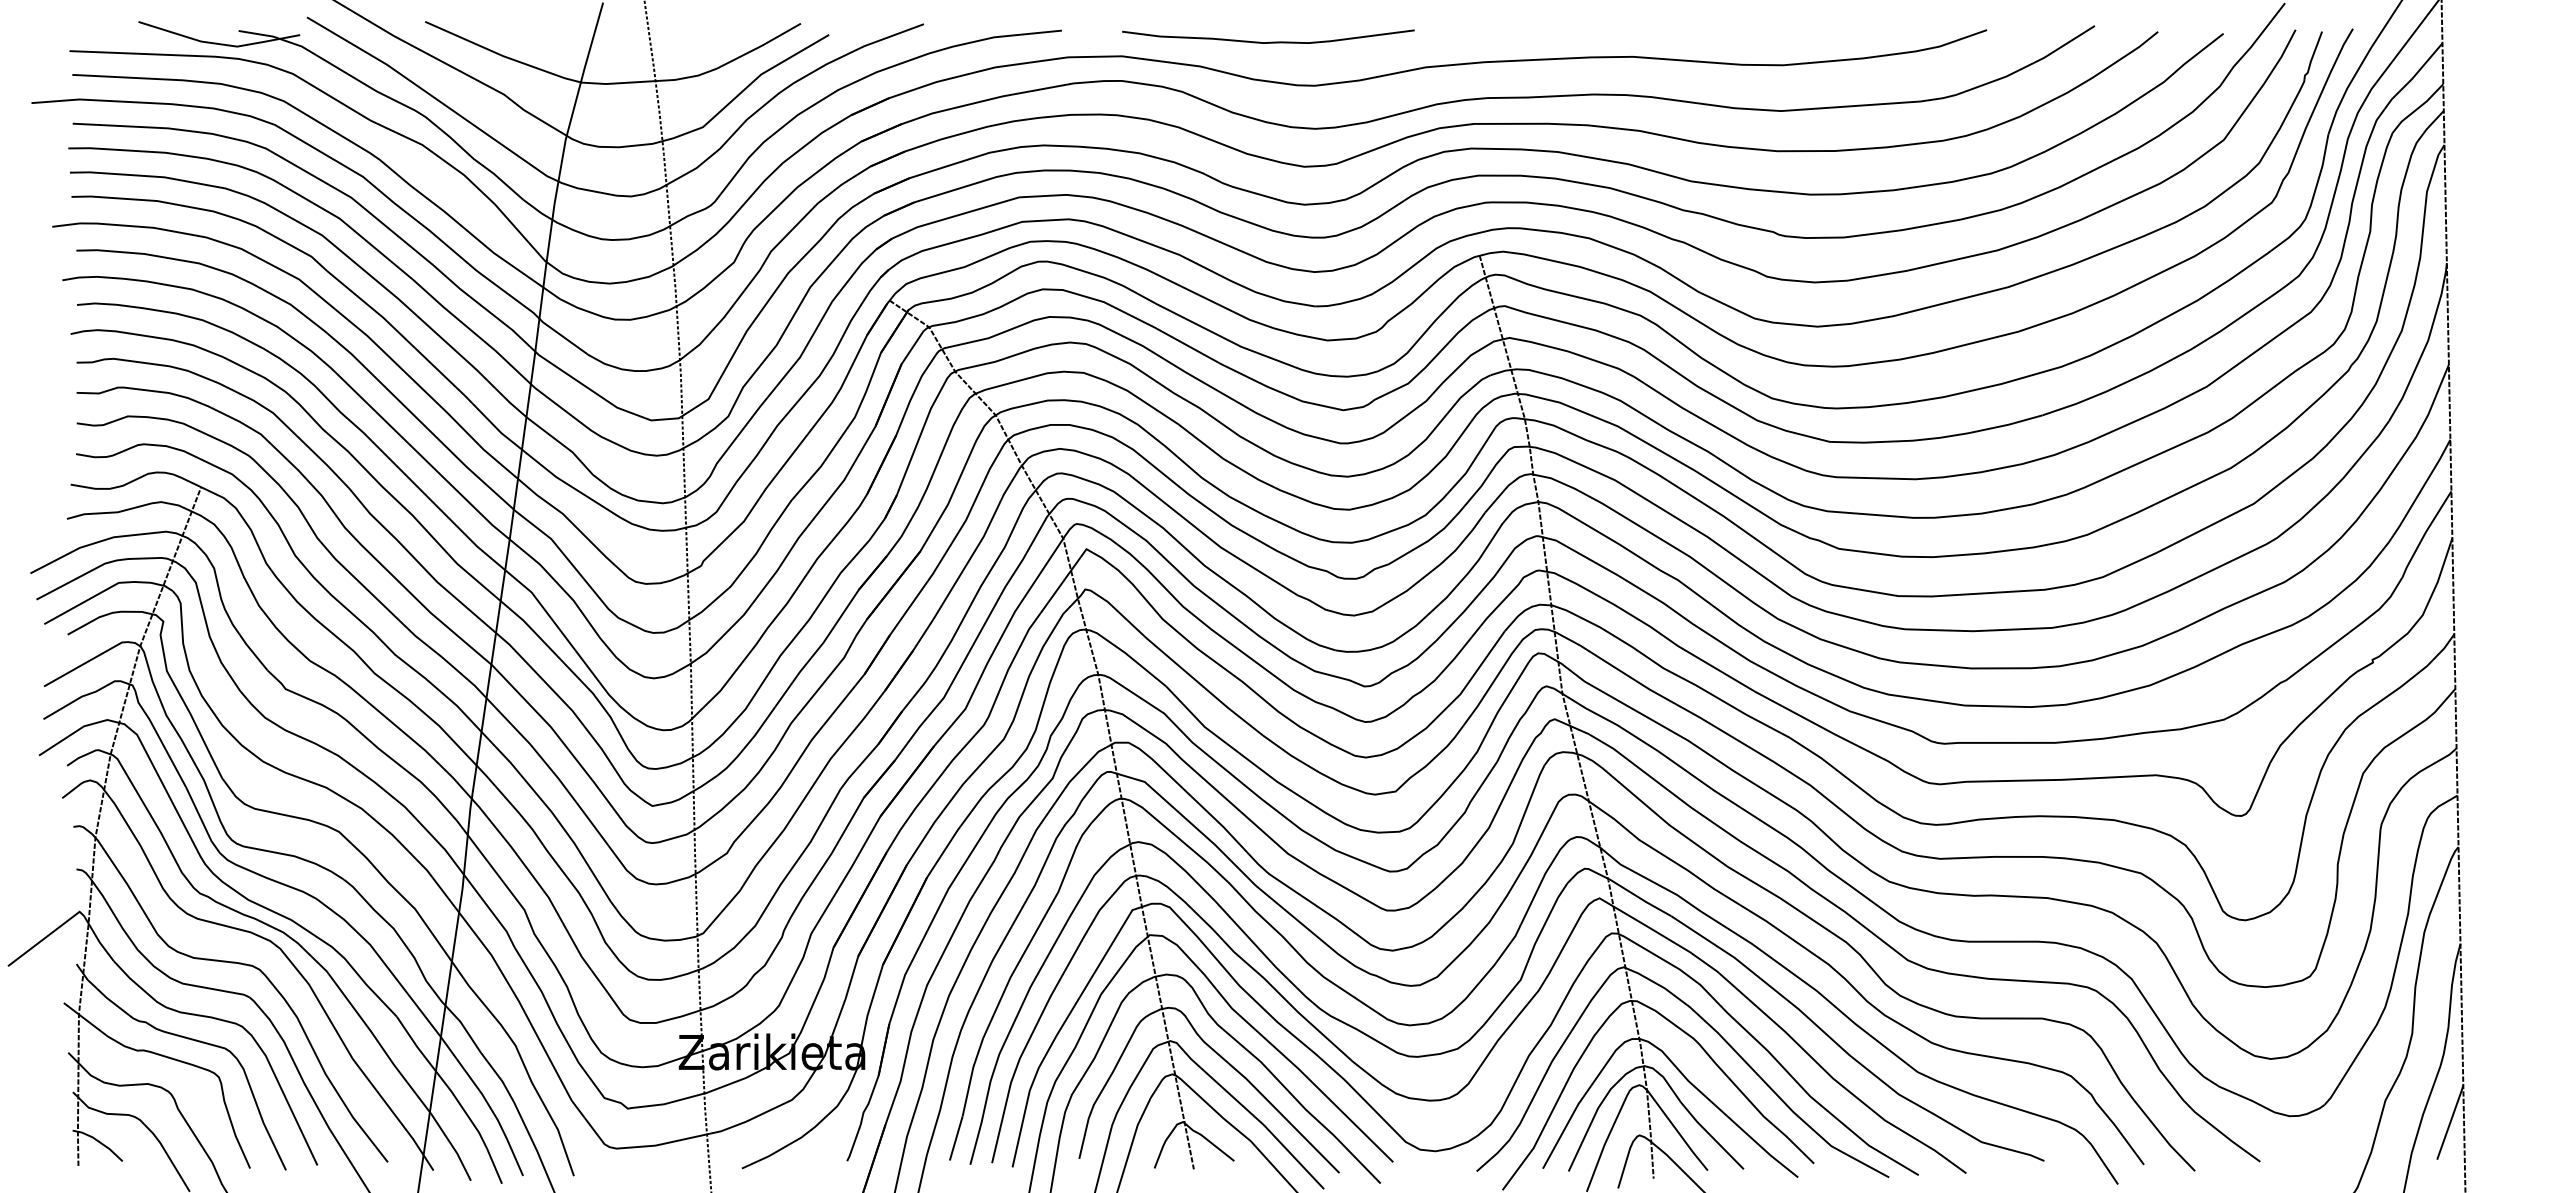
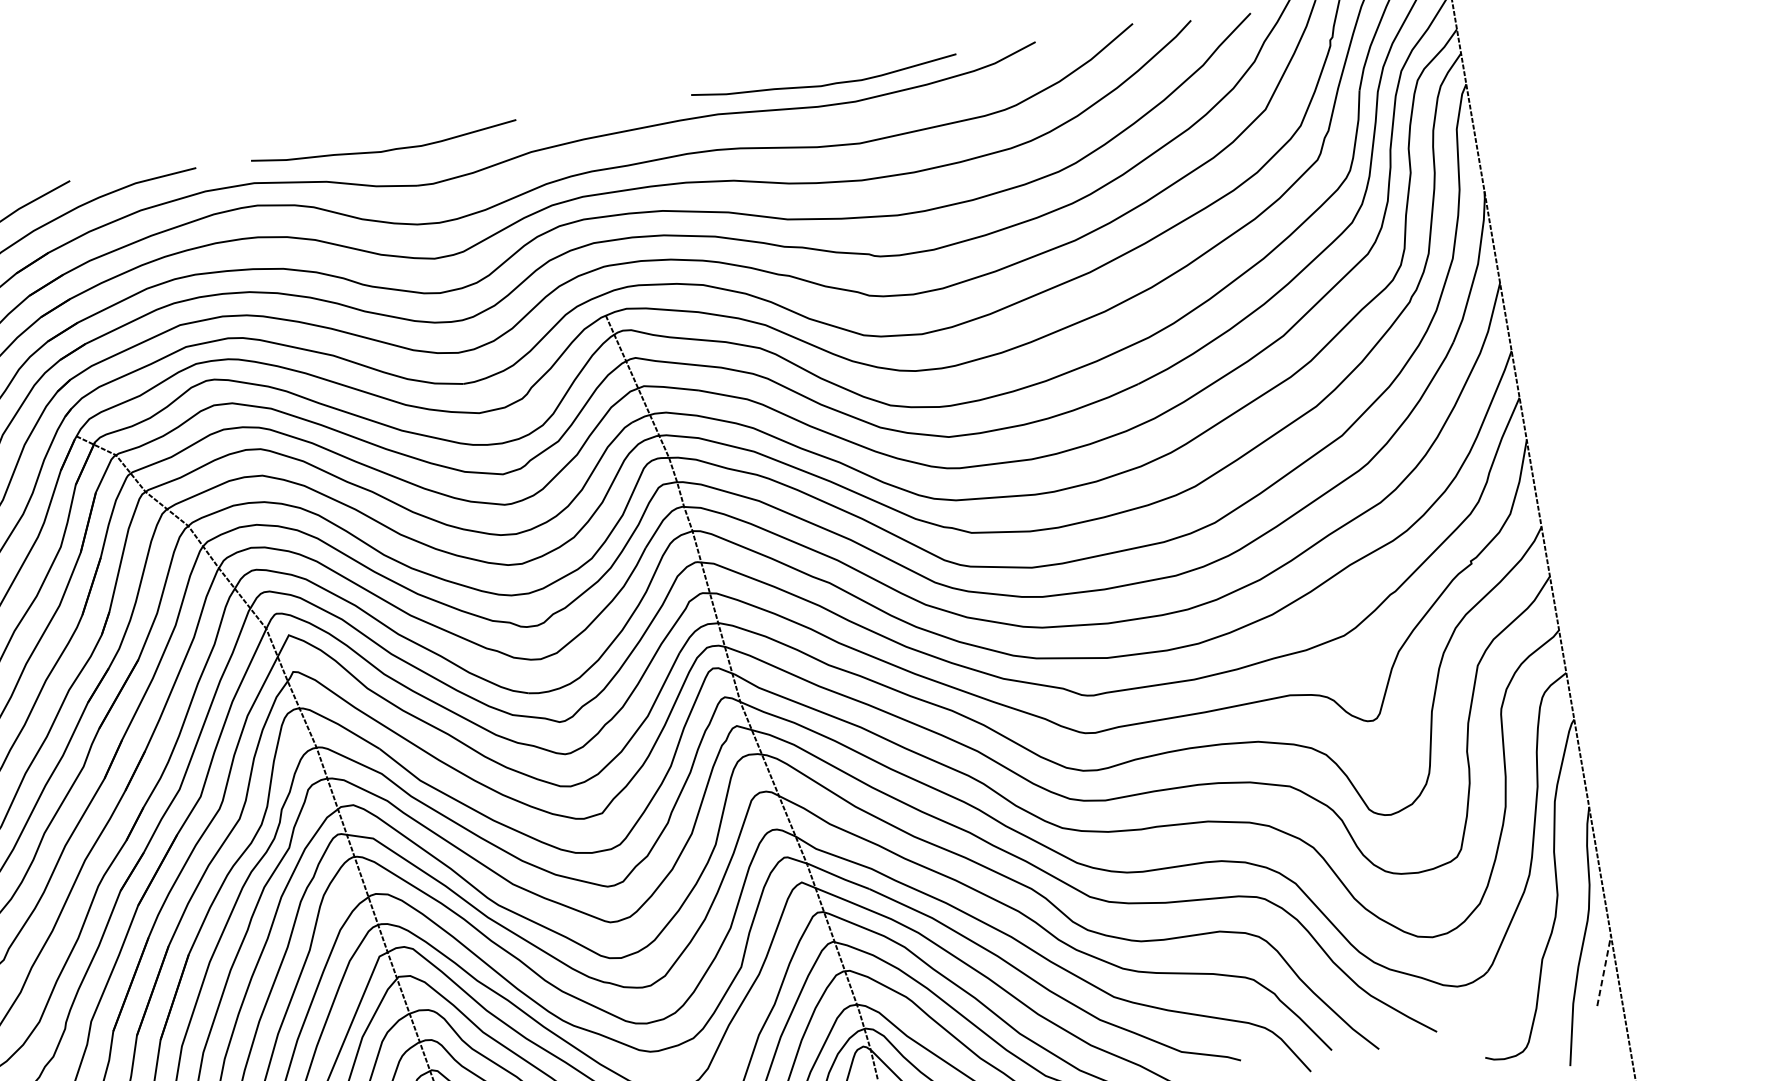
curve: (1754, 41) -> (826, 83), added
line: (2450, 1121) -> (1604, 969), solid -> dashed

